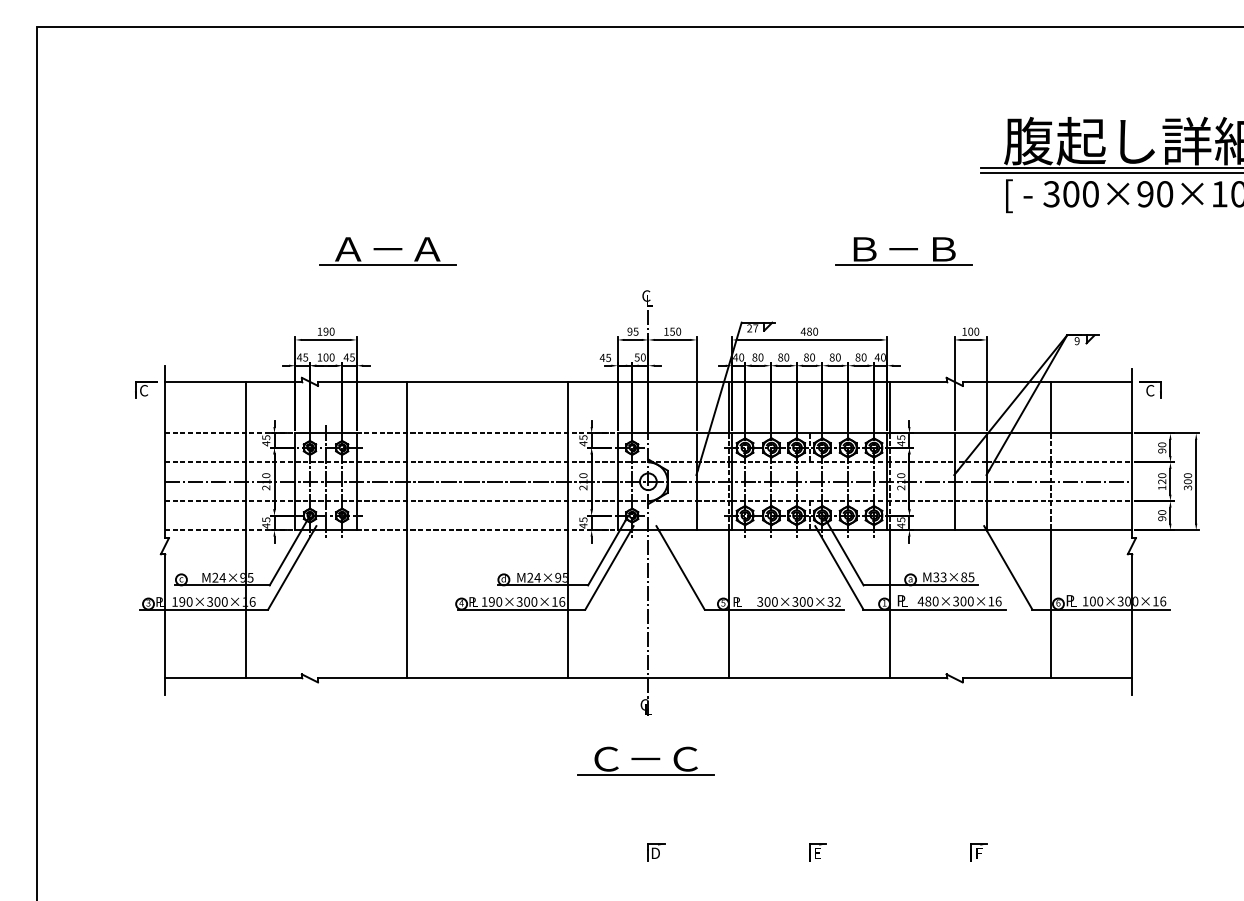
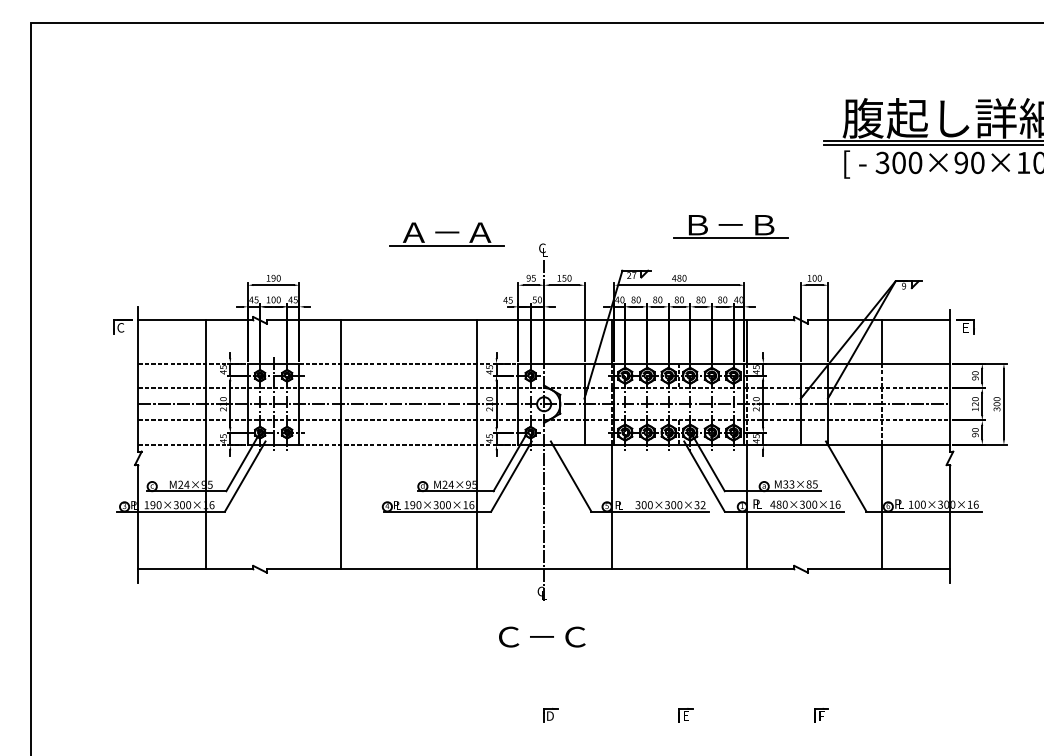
part: (387, 251) -> (446, 234), moved
part: (903, 251) -> (730, 226), moved
text: (1150, 390) -> (965, 327), C -> E
line: (645, 774) -> (541, 649), removed

